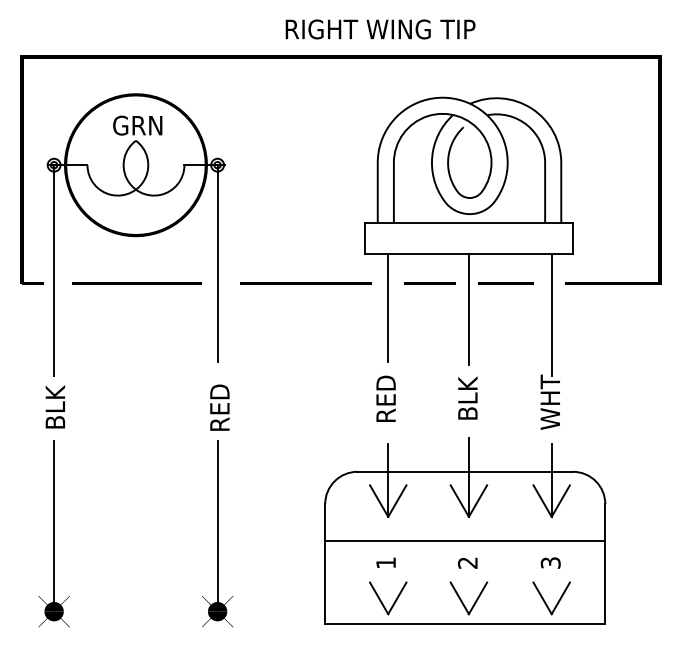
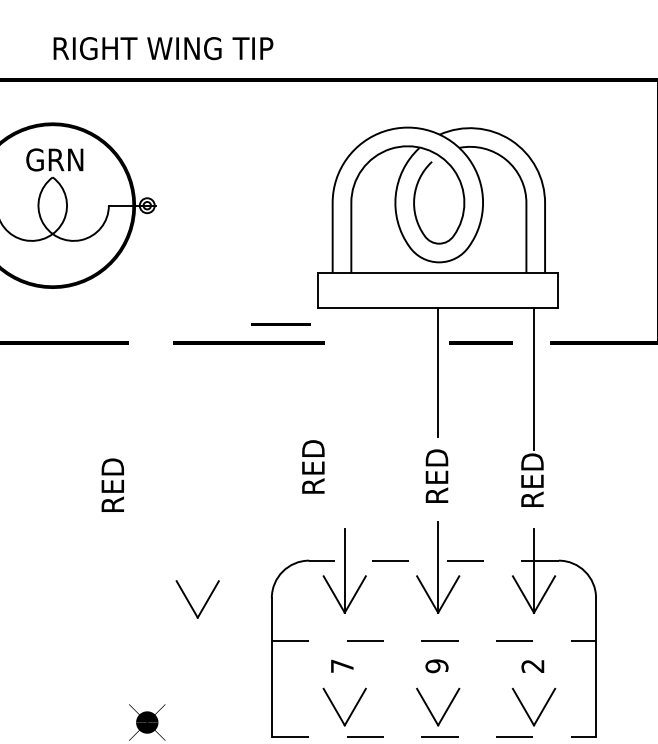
text: (380, 29) -> (163, 48), moved
line: (217, 263) -> (147, 319), removed
line: (429, 283) -> (280, 324), moved
line: (388, 307) -> (345, 370), removed
text: (385, 398) -> (312, 466), moved
text: (467, 398) -> (436, 475), BLK -> RED
text: (549, 401) -> (531, 479), WHT -> RED
text: (219, 407) -> (112, 485), moved
line: (465, 471) -> (434, 560), solid -> dashed
part: (266, 509) -> (203, 604), added
line: (217, 525) -> (147, 622), removed
line: (465, 541) -> (434, 641), solid -> dashed
text: (385, 562) -> (341, 665), 1 -> 7
text: (550, 562) -> (532, 665), 3 -> 2
text: (467, 563) -> (436, 666), 2 -> 9
line: (465, 624) -> (434, 737), solid -> dashed

